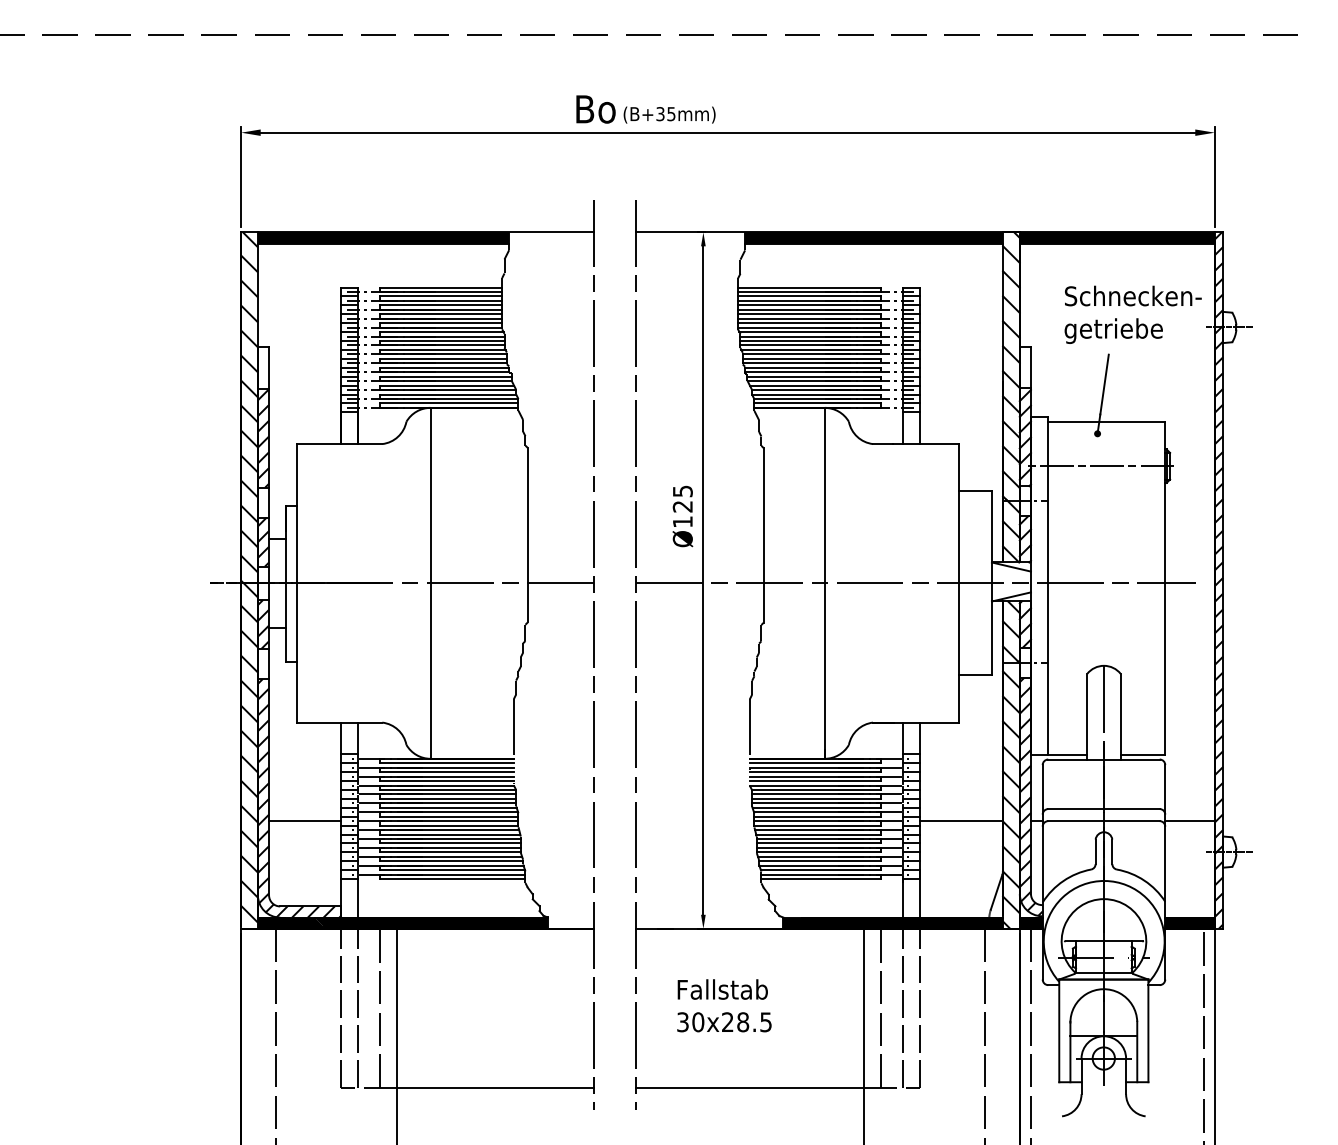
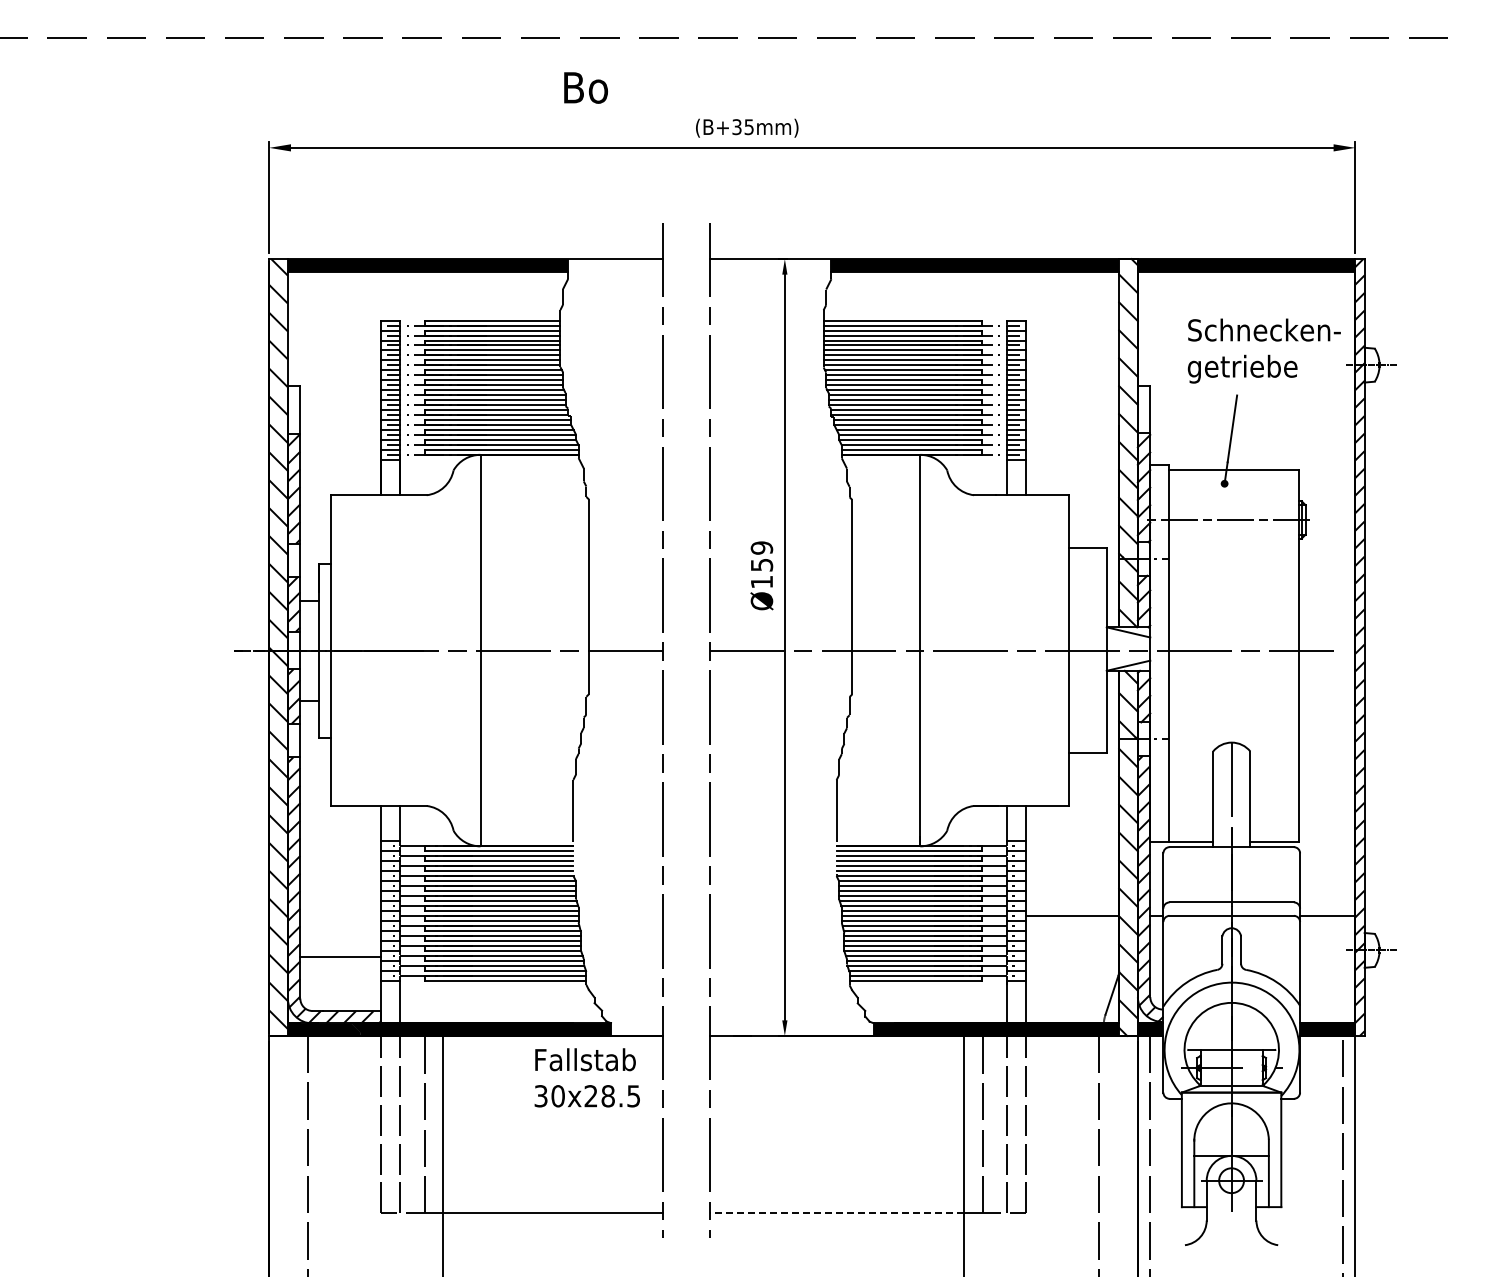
text: (595, 109) -> (585, 87), moved
text: (682, 498) -> (761, 556), Ø125 -> Ø159
line: (305, 820) -> (340, 956), moved
text: (723, 1005) -> (586, 1077), moved
line: (749, 1087) -> (836, 1213), solid -> dashed

